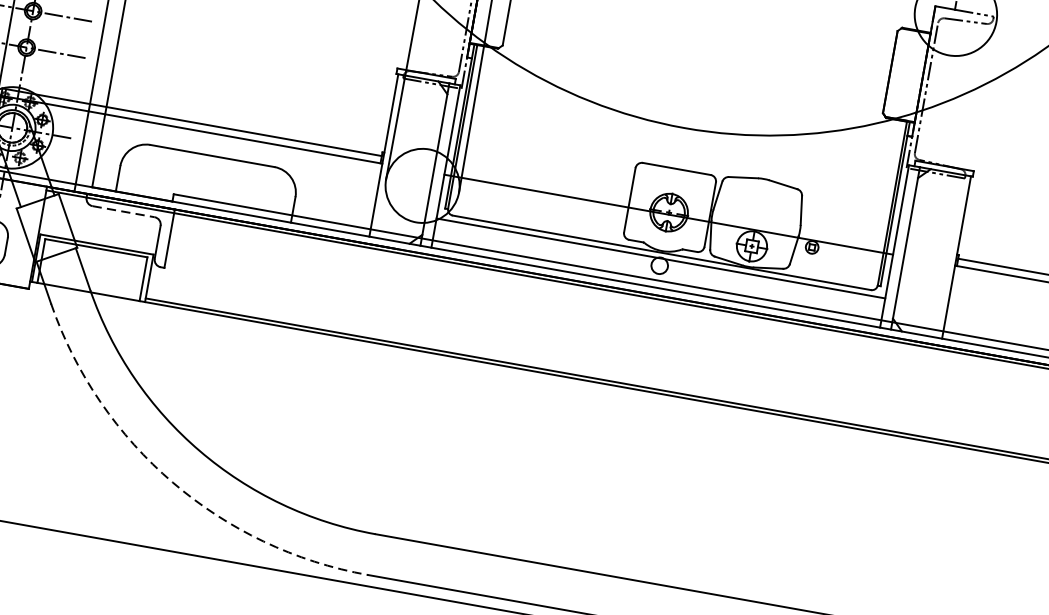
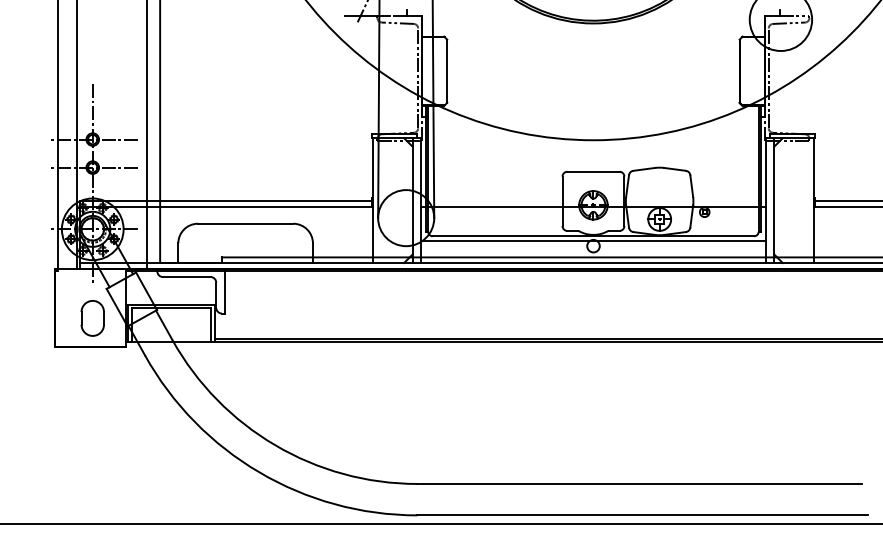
line: (123, 212) -> (186, 277), dashed -> solid
arc: (172, 482) -> (259, 472), dashed -> solid

